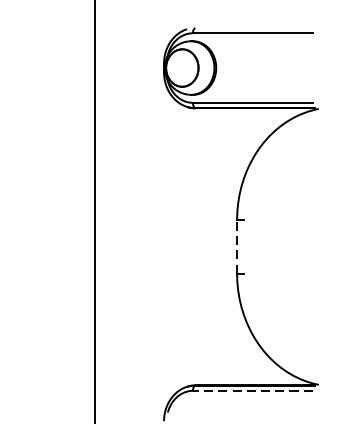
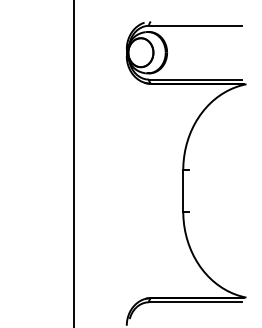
line: (237, 246) -> (183, 190), dashed -> solid
line: (251, 391) -> (194, 302), dashed -> solid

